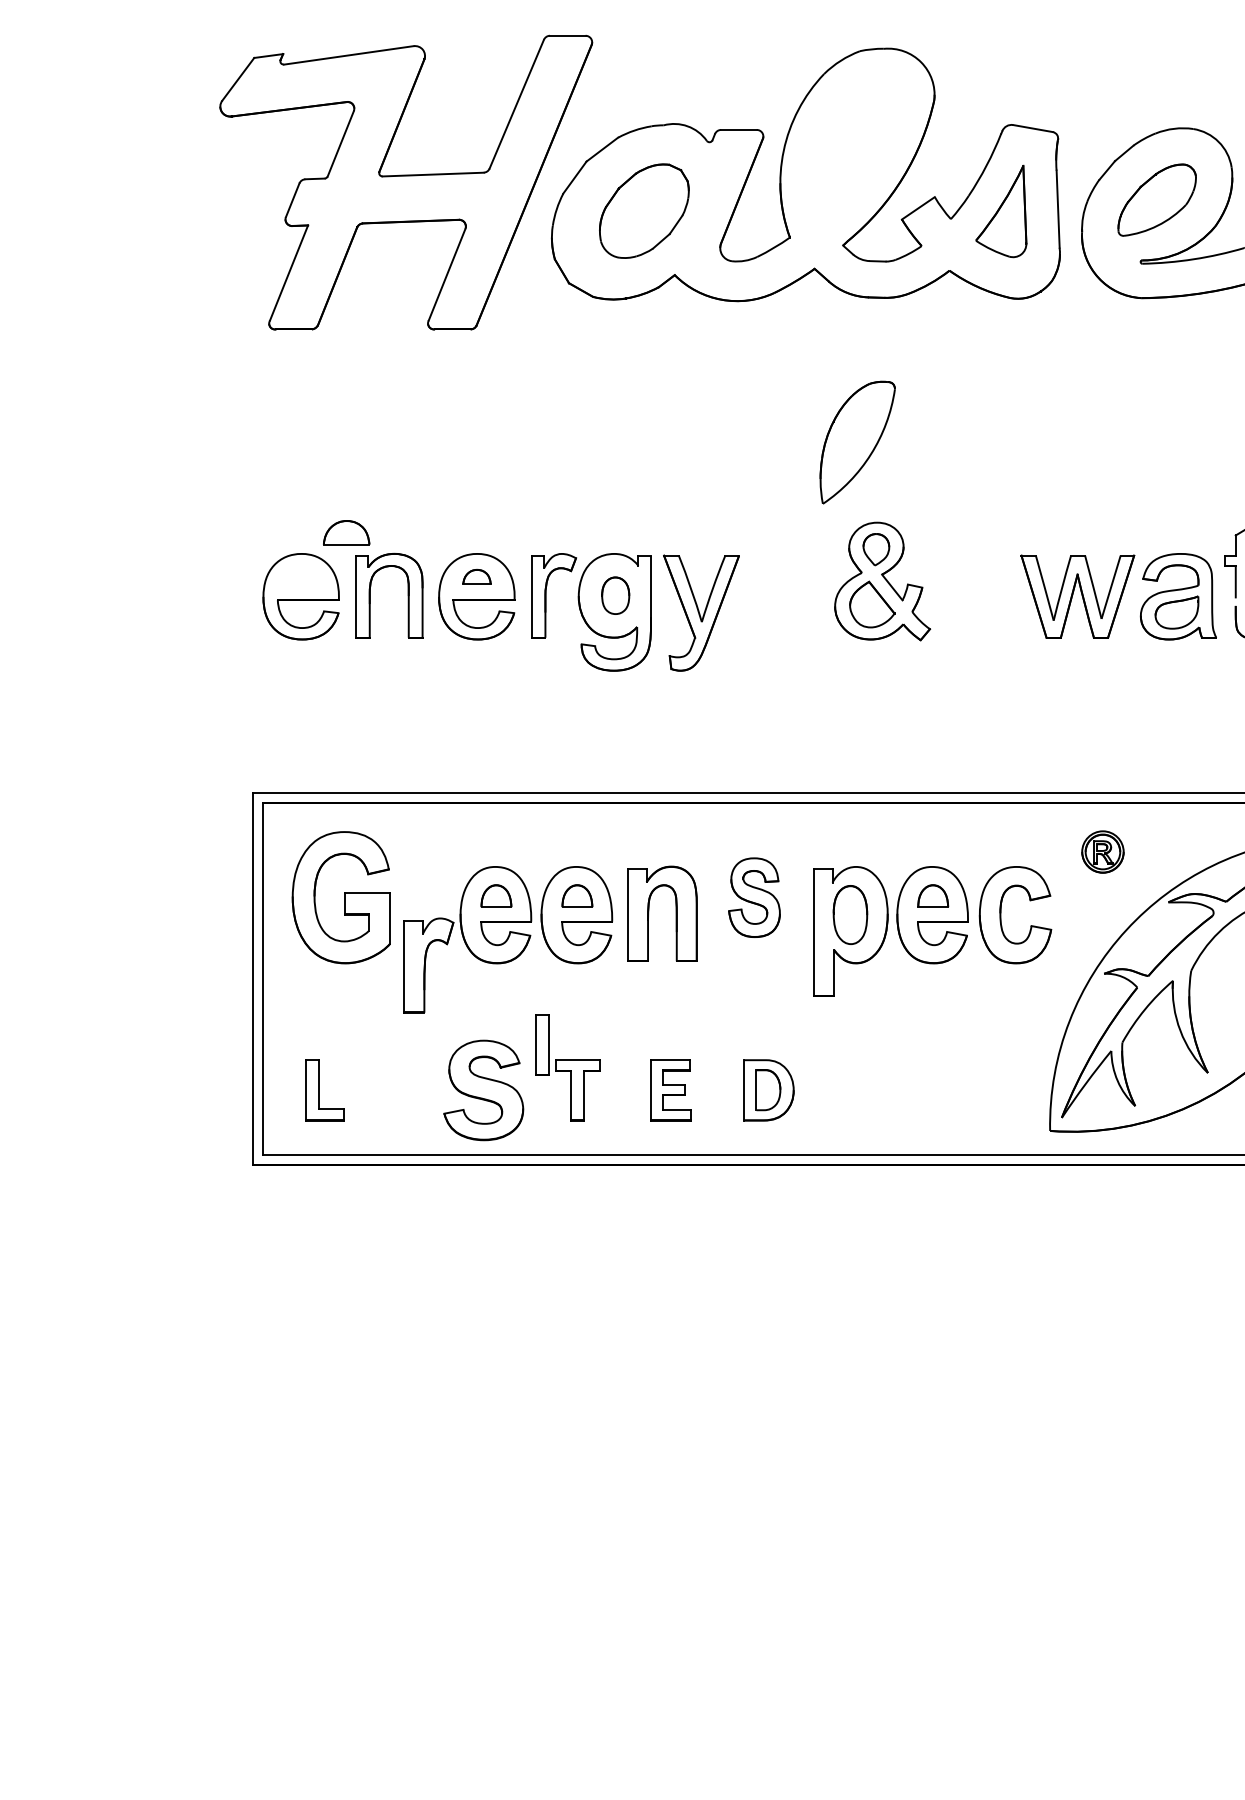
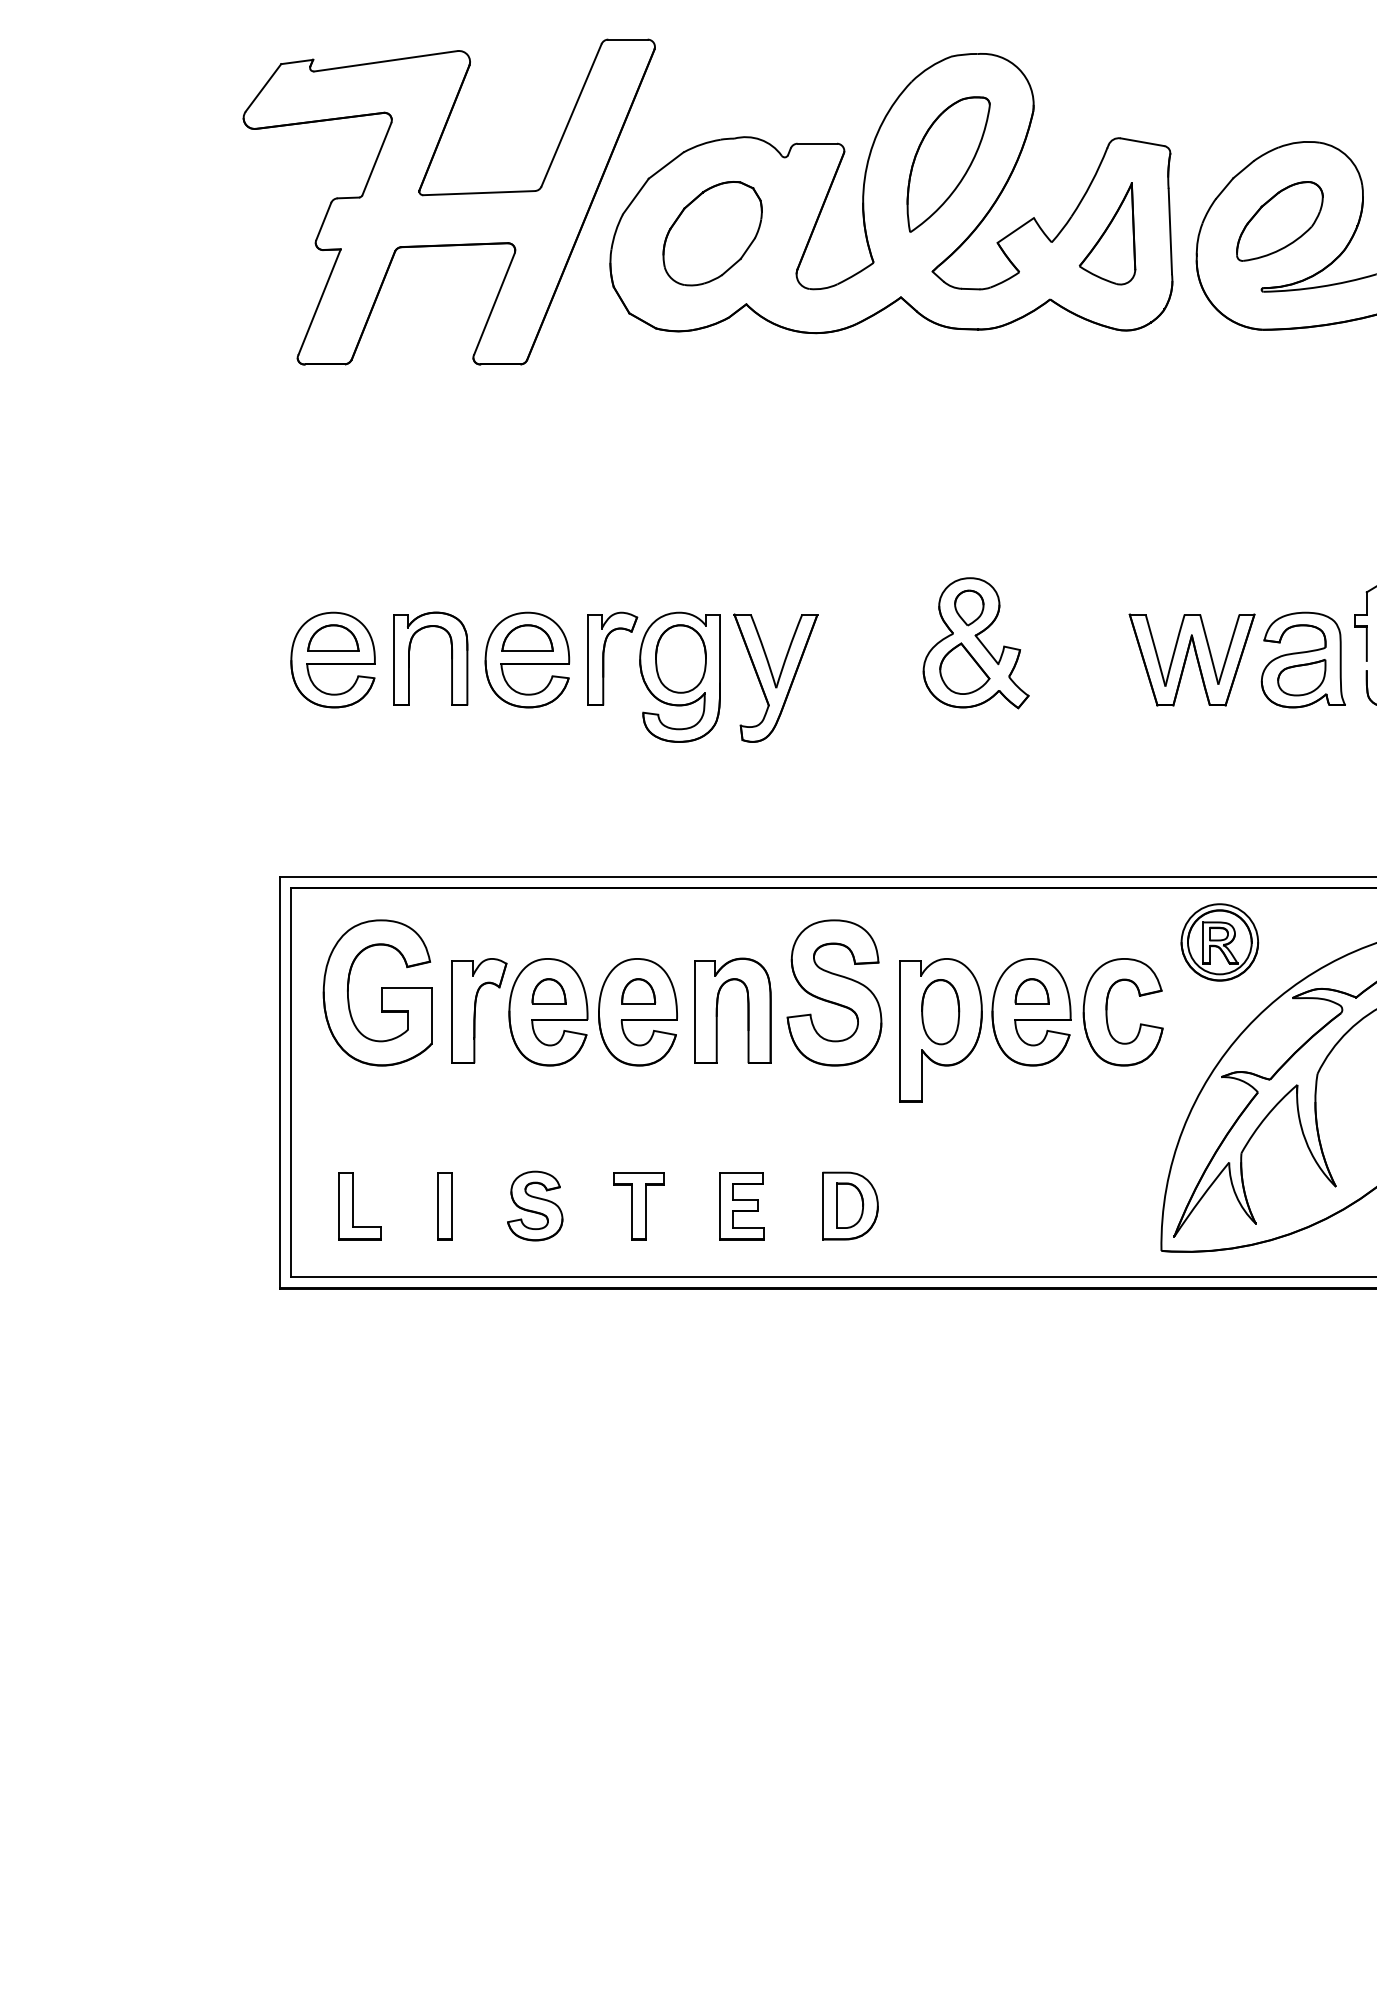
part: (857, 442) -> (948, 164), moved
part: (346, 532) -> (333, 637), moved
part: (476, 576) -> (527, 637), size x1.67
part: (615, 595) -> (680, 658), size x1.67
part: (1102, 852) -> (1219, 942), size x1.67
part: (754, 897) -> (834, 992), size x1.67
part: (429, 965) -> (479, 1010), moved
part: (542, 1045) -> (444, 1206), moved
part: (484, 1089) -> (535, 1205), size x0.62

